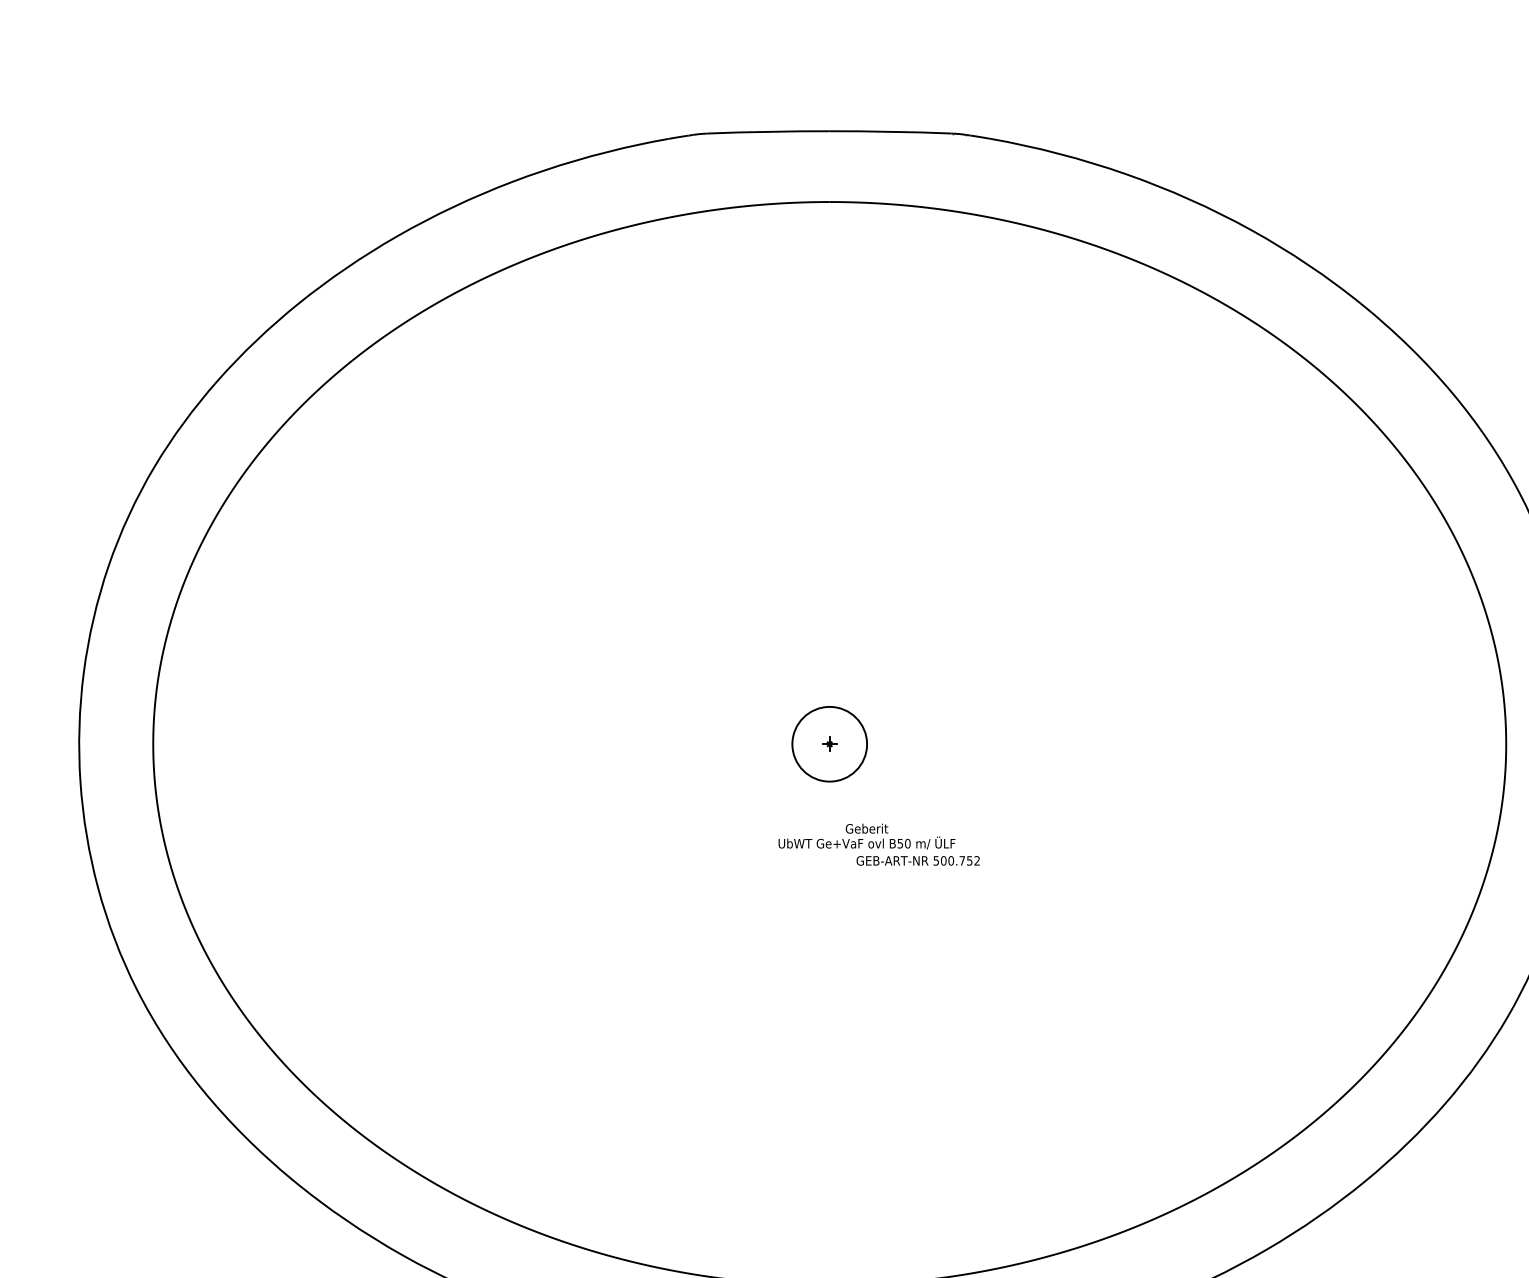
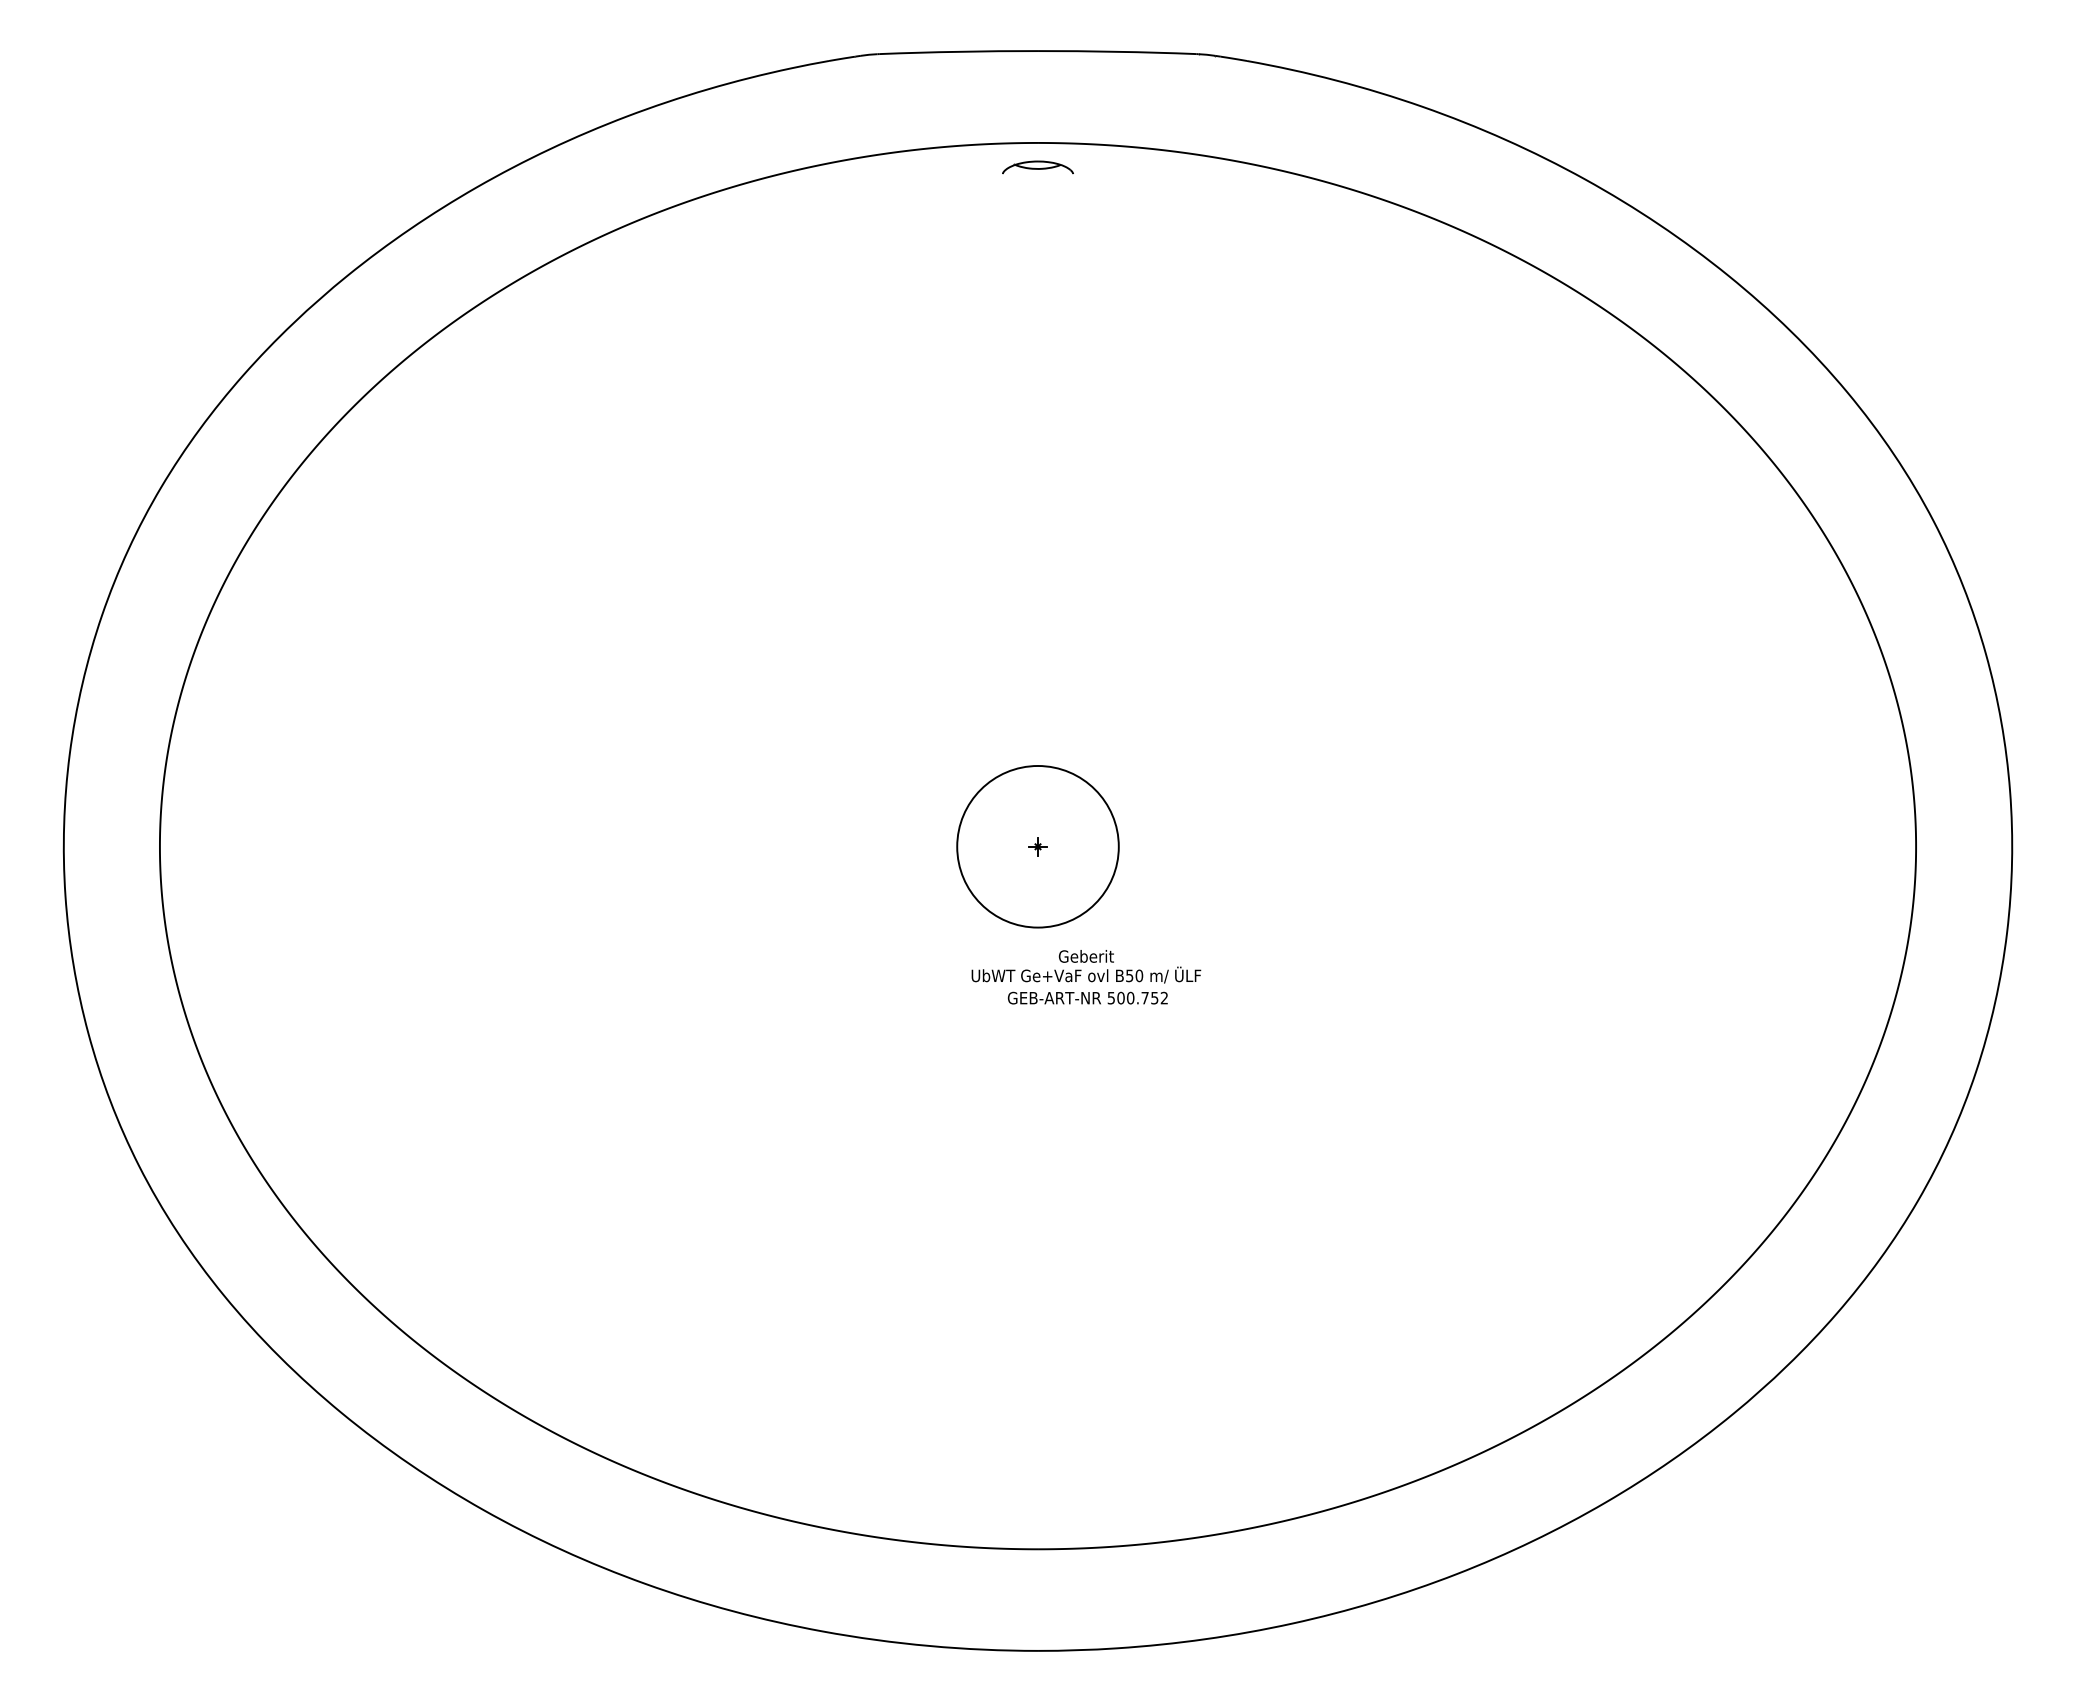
part: (829, 220) -> (1037, 167), added
circle: (829, 744) -> (1037, 846), size x1.67
text: (917, 860) -> (1087, 997), moved

